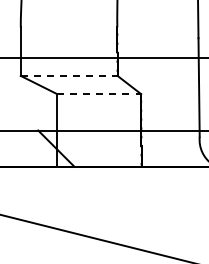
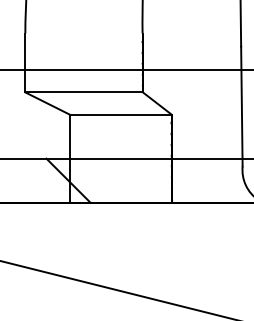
line: (69, 75) -> (84, 91), dashed -> solid
line: (99, 94) -> (120, 114), dashed -> solid

